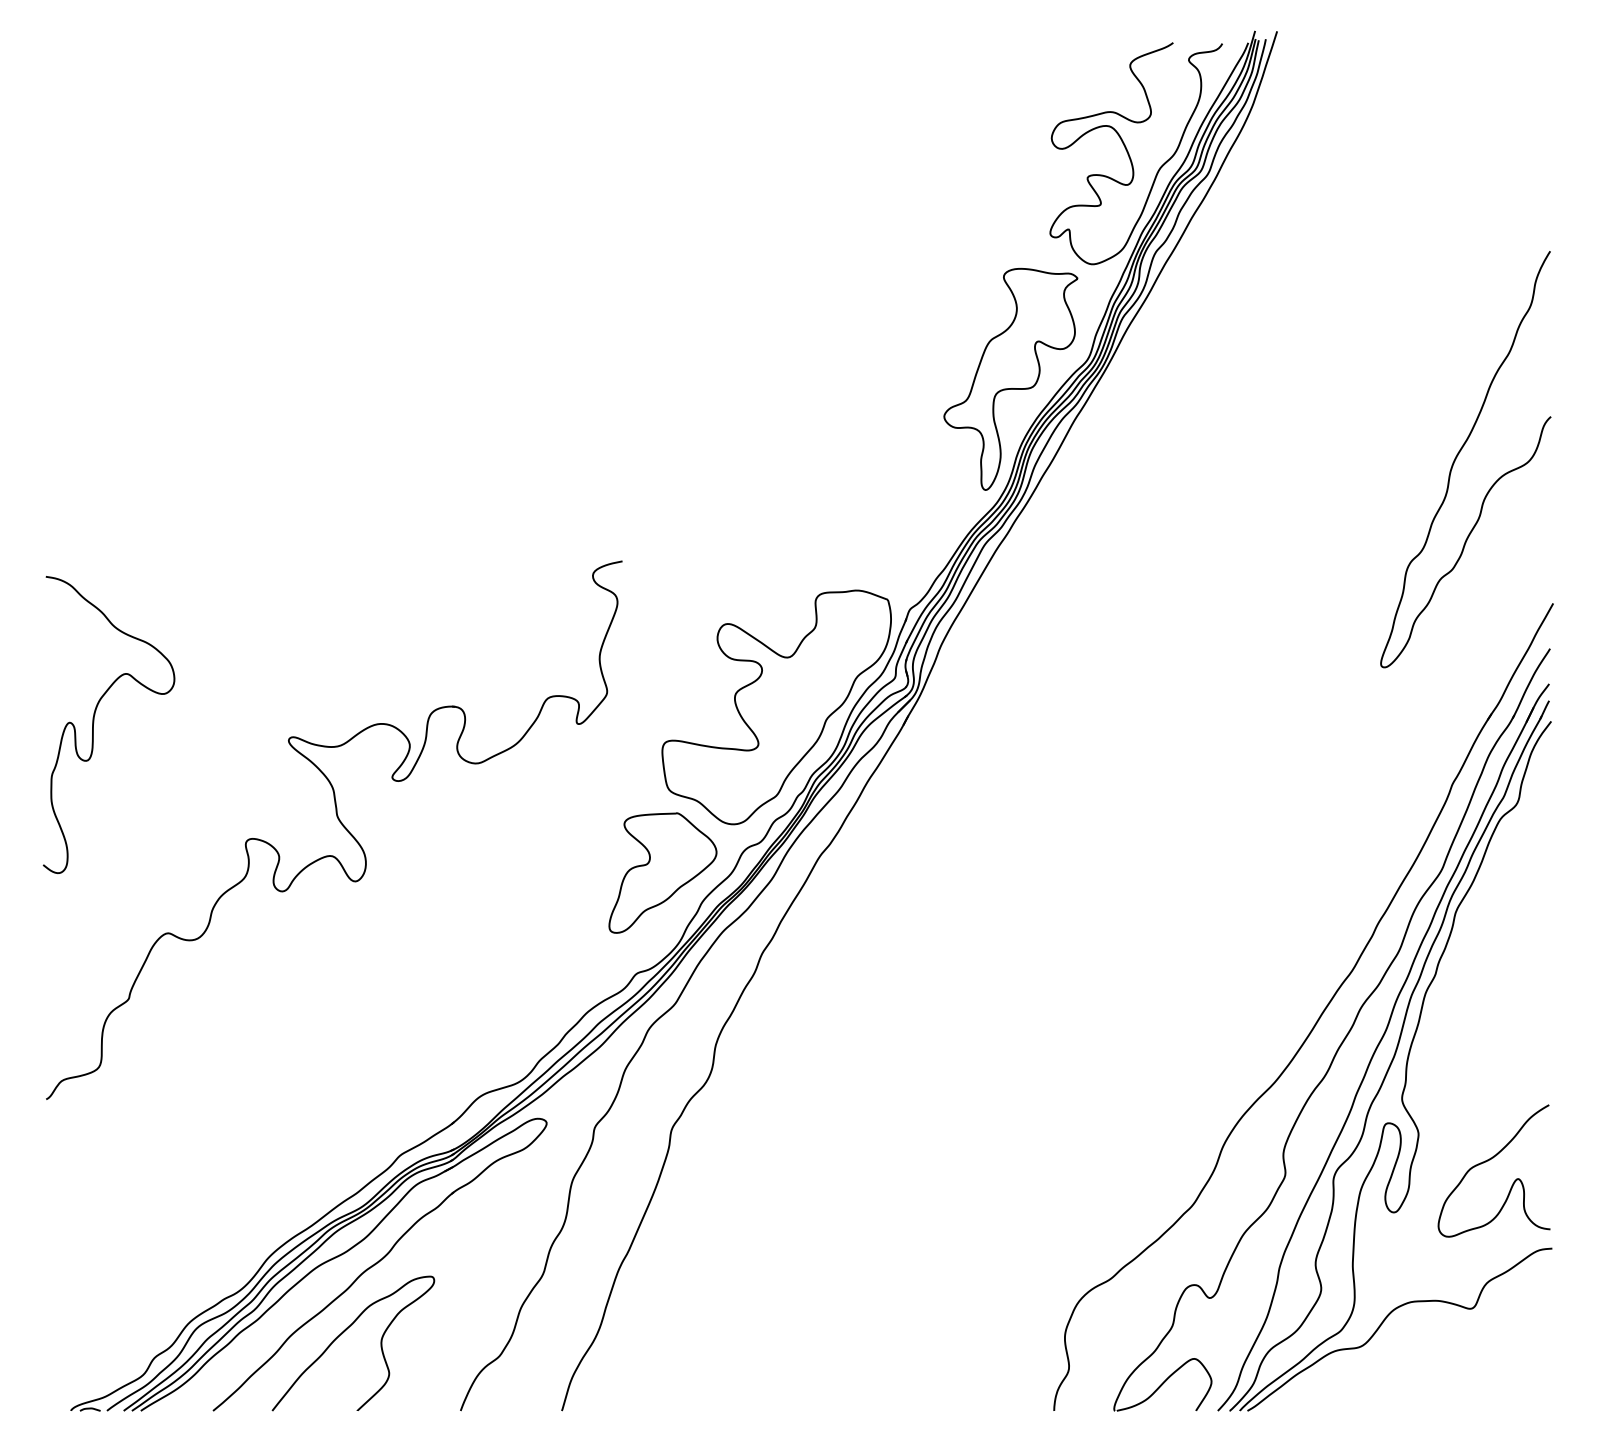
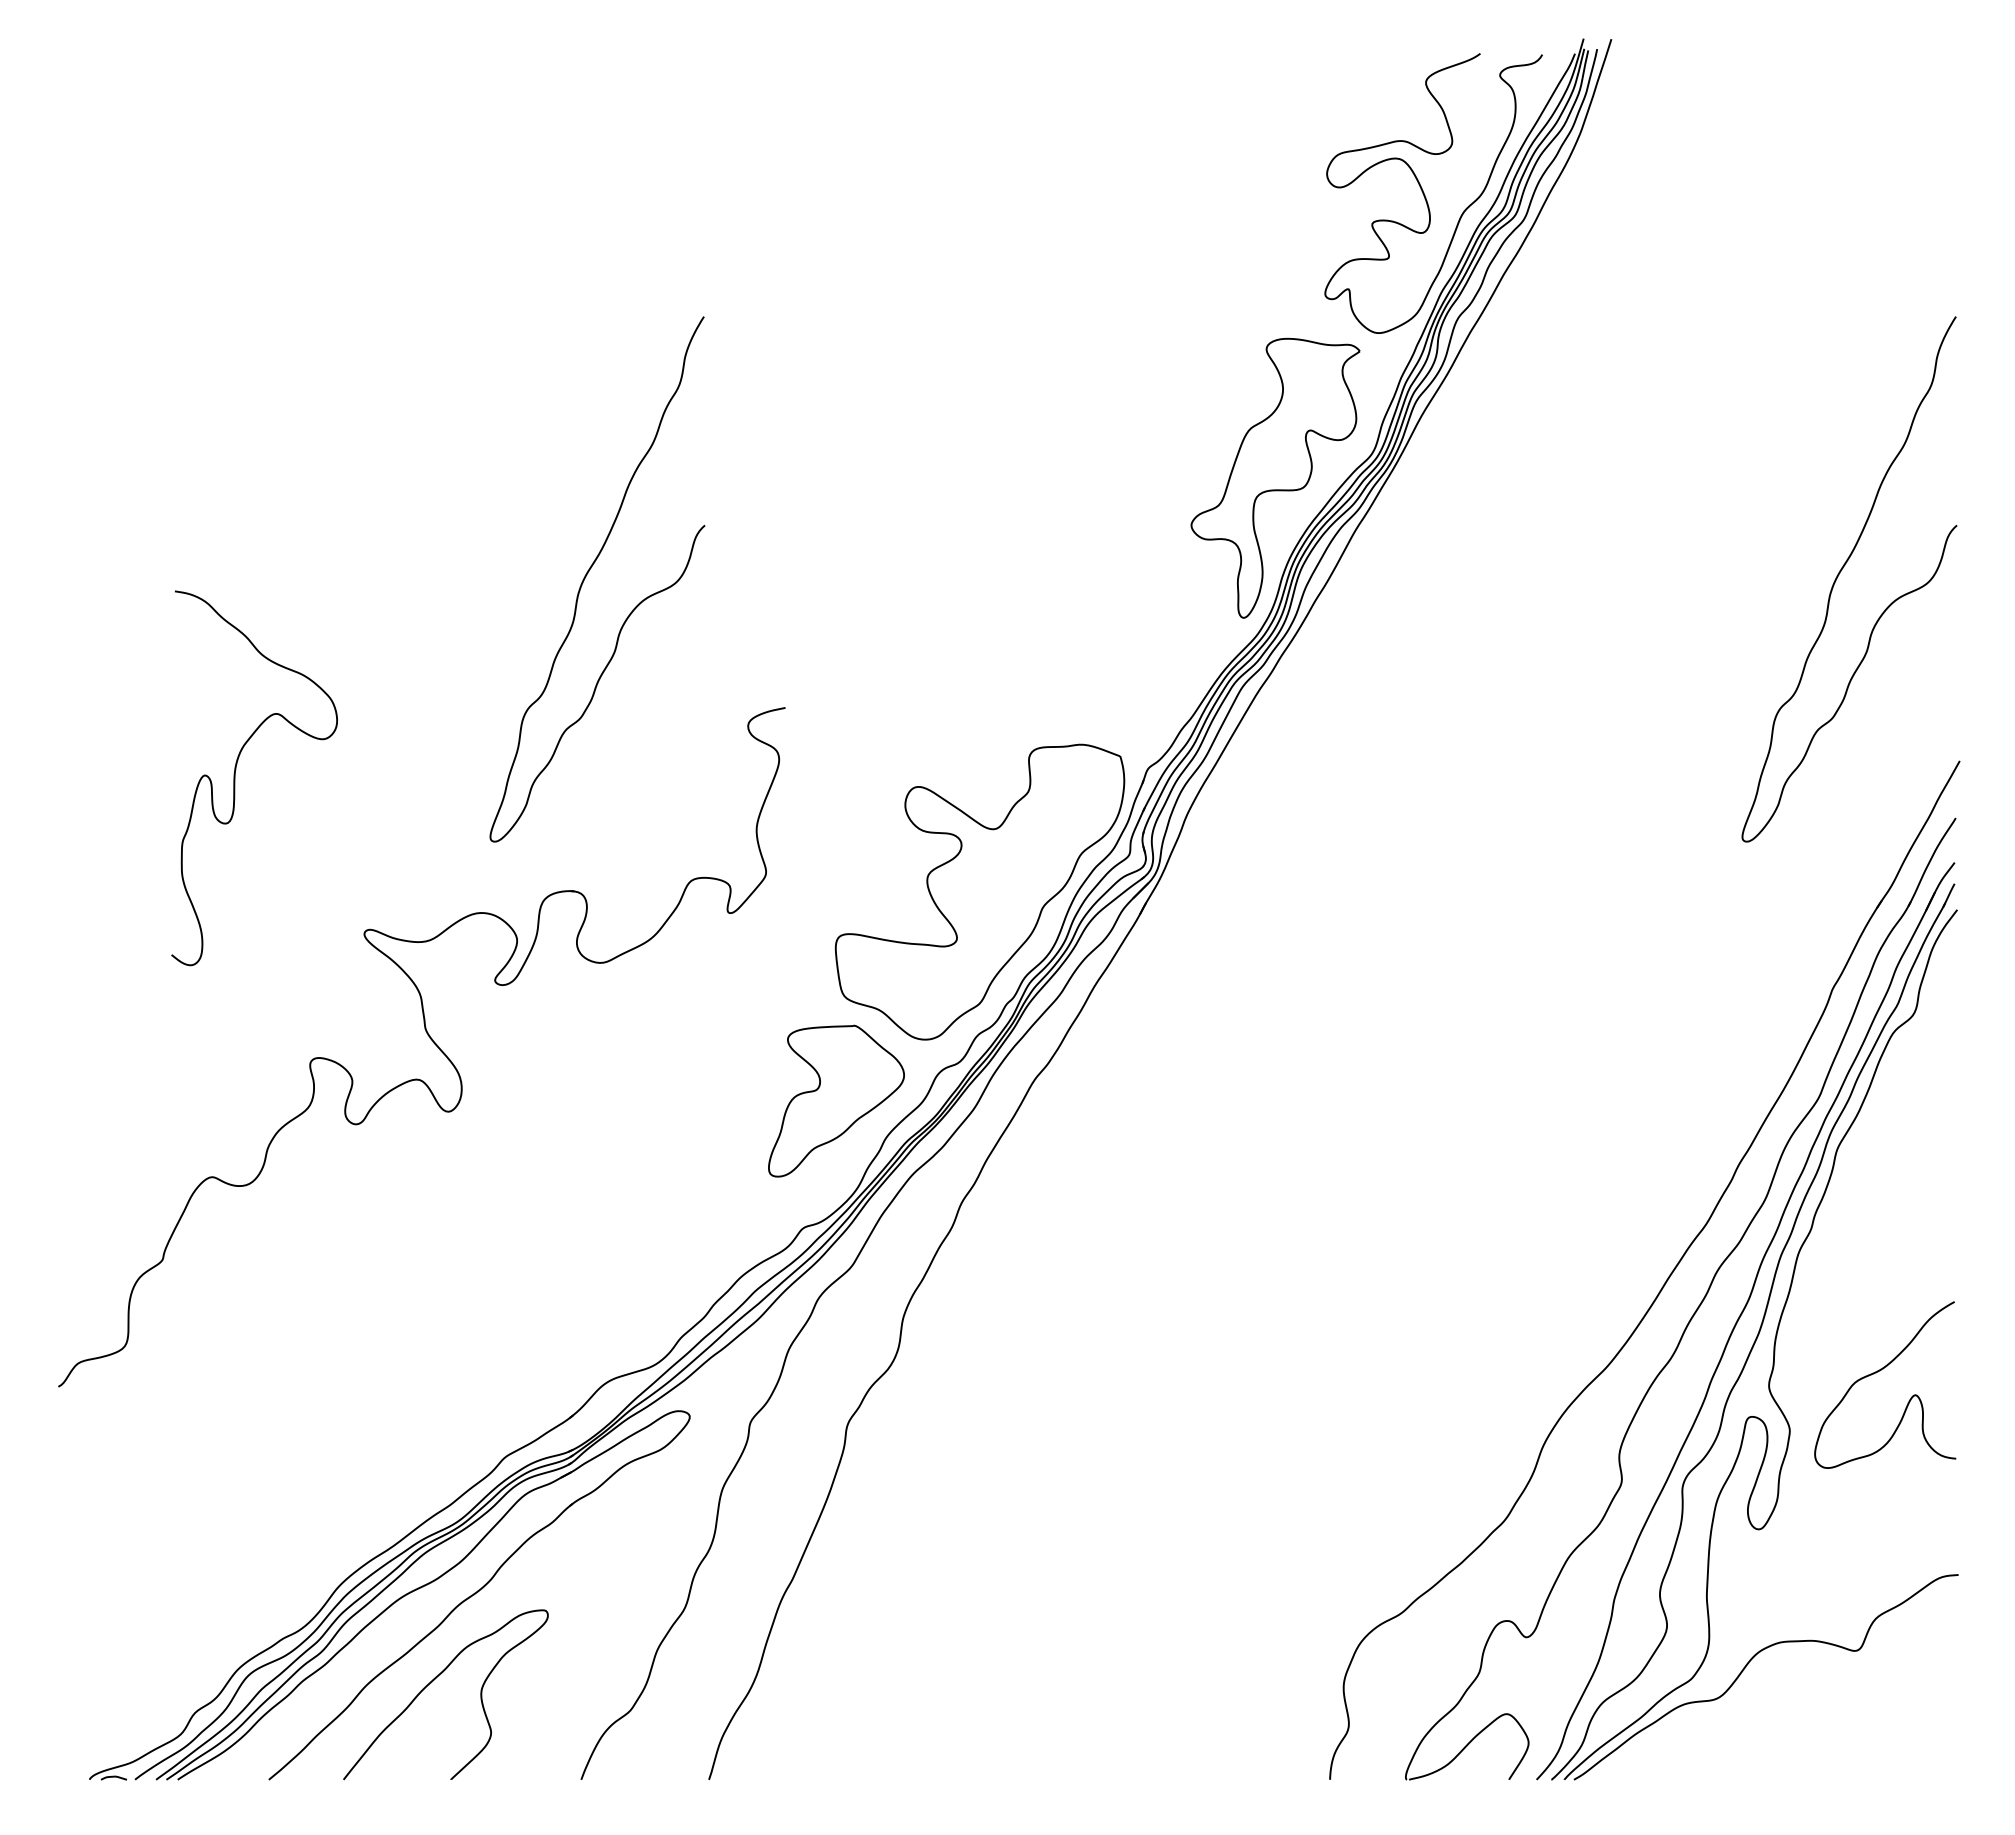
curve: (466, 454) -> (588, 573), added
curve: (93, 725) -> (235, 778), moved
curve: (1488, 1161) -> (1878, 1372), moved

